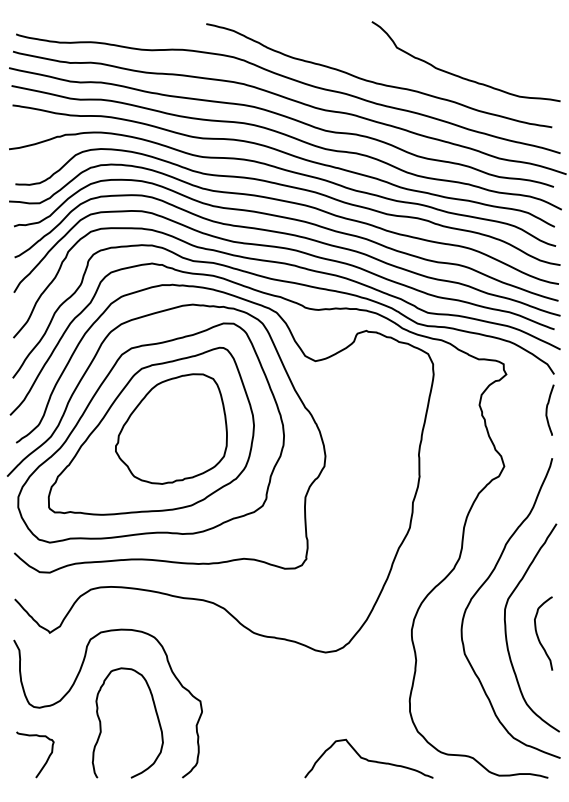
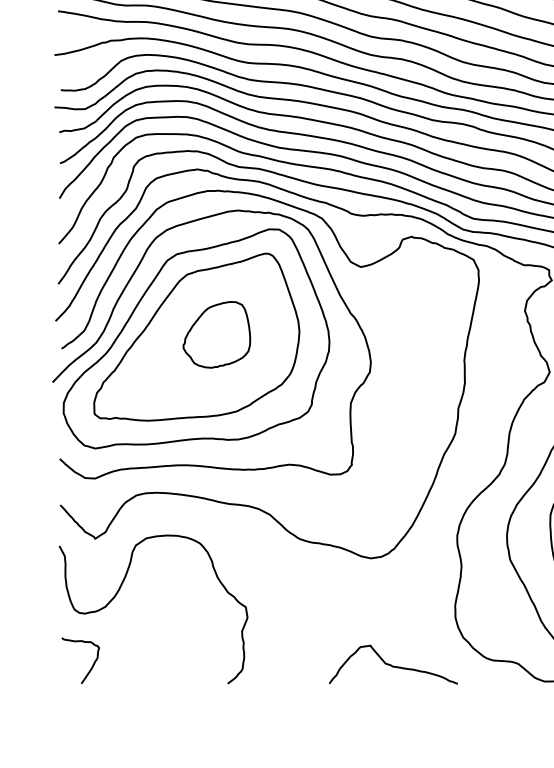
part: (171, 428) -> (216, 334), size x0.6
curve: (101, 722) -> (146, 628), removed
curve: (368, 759) -> (392, 665), moved

